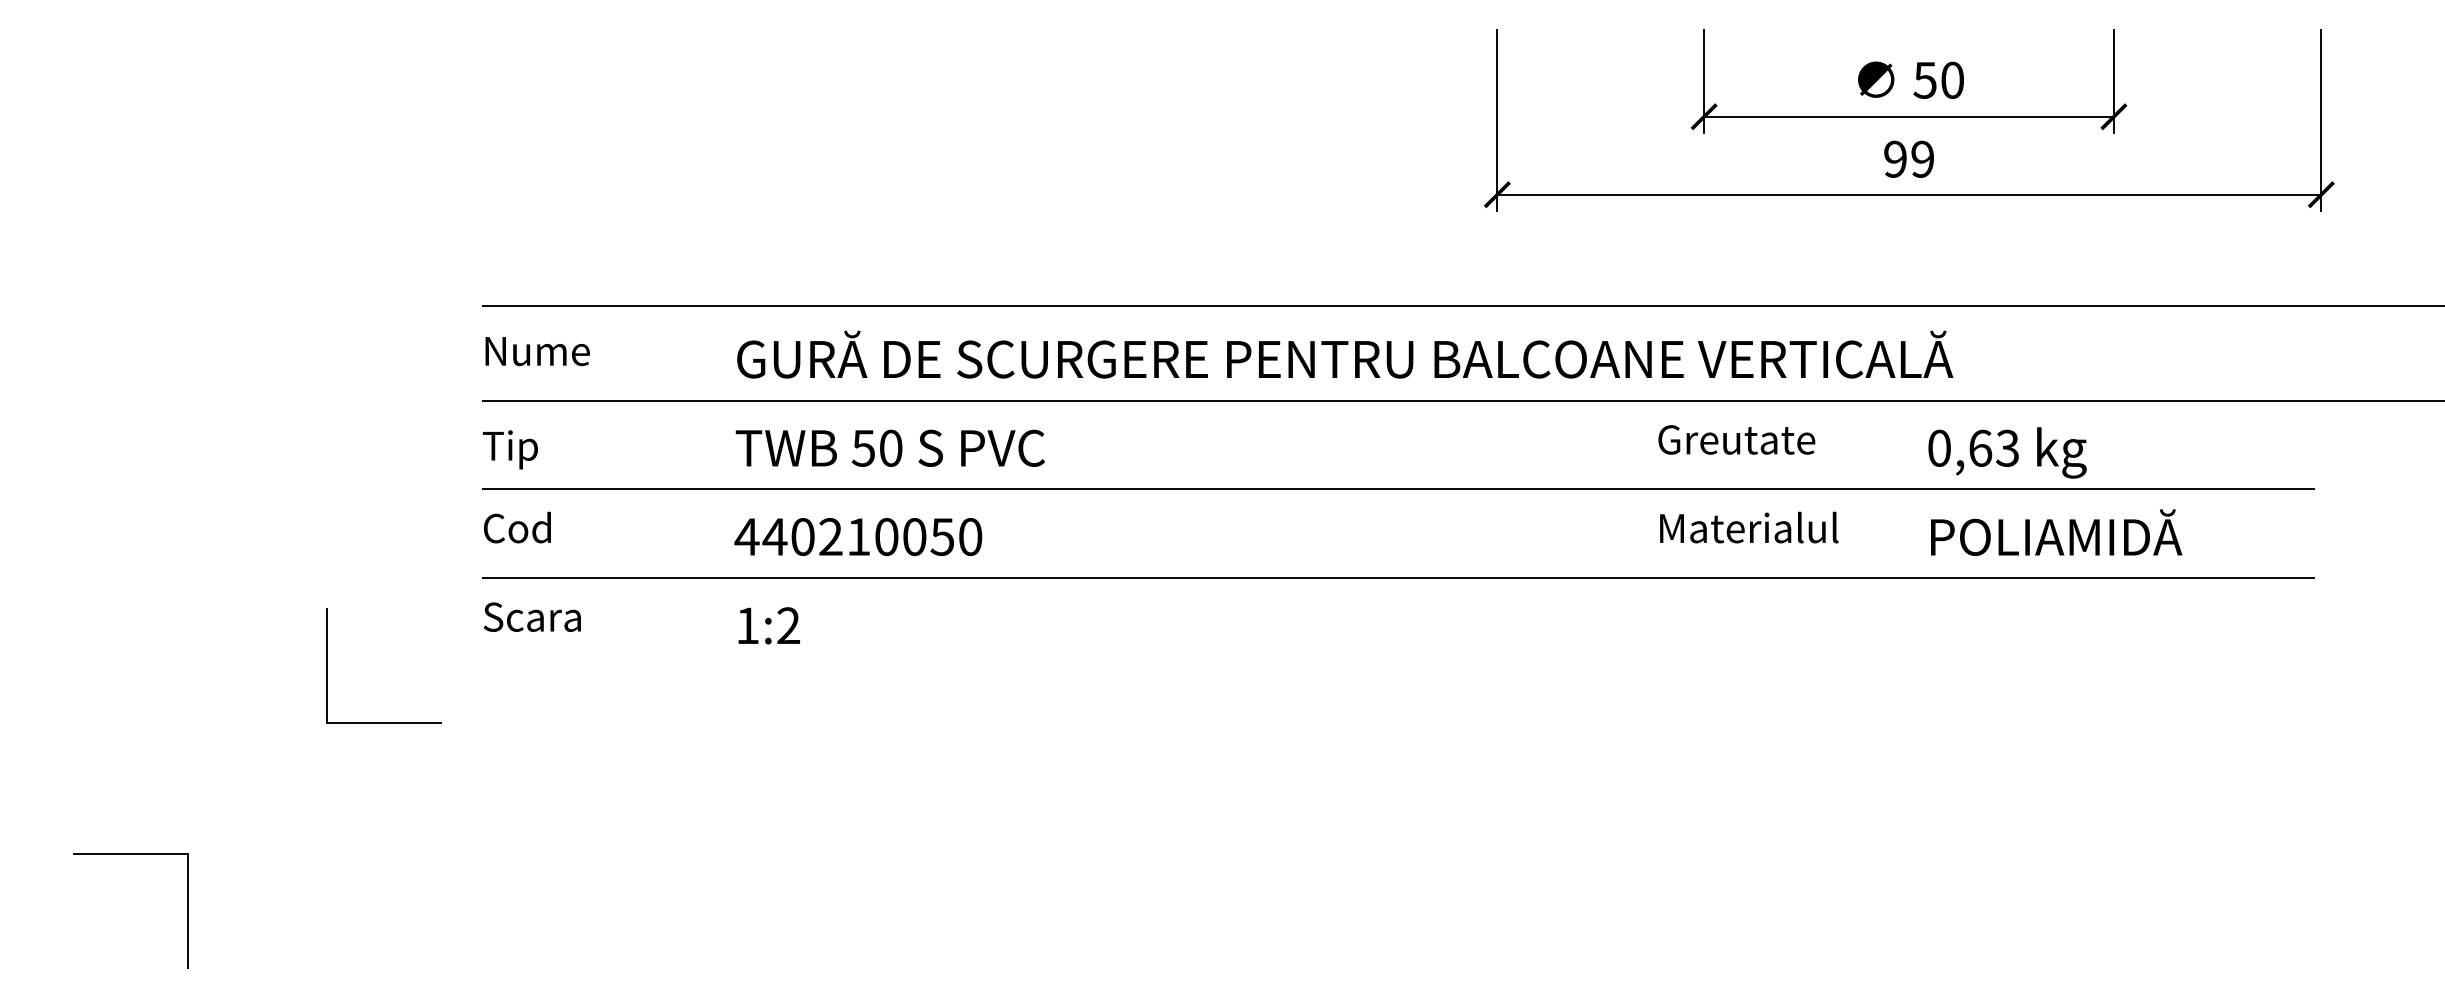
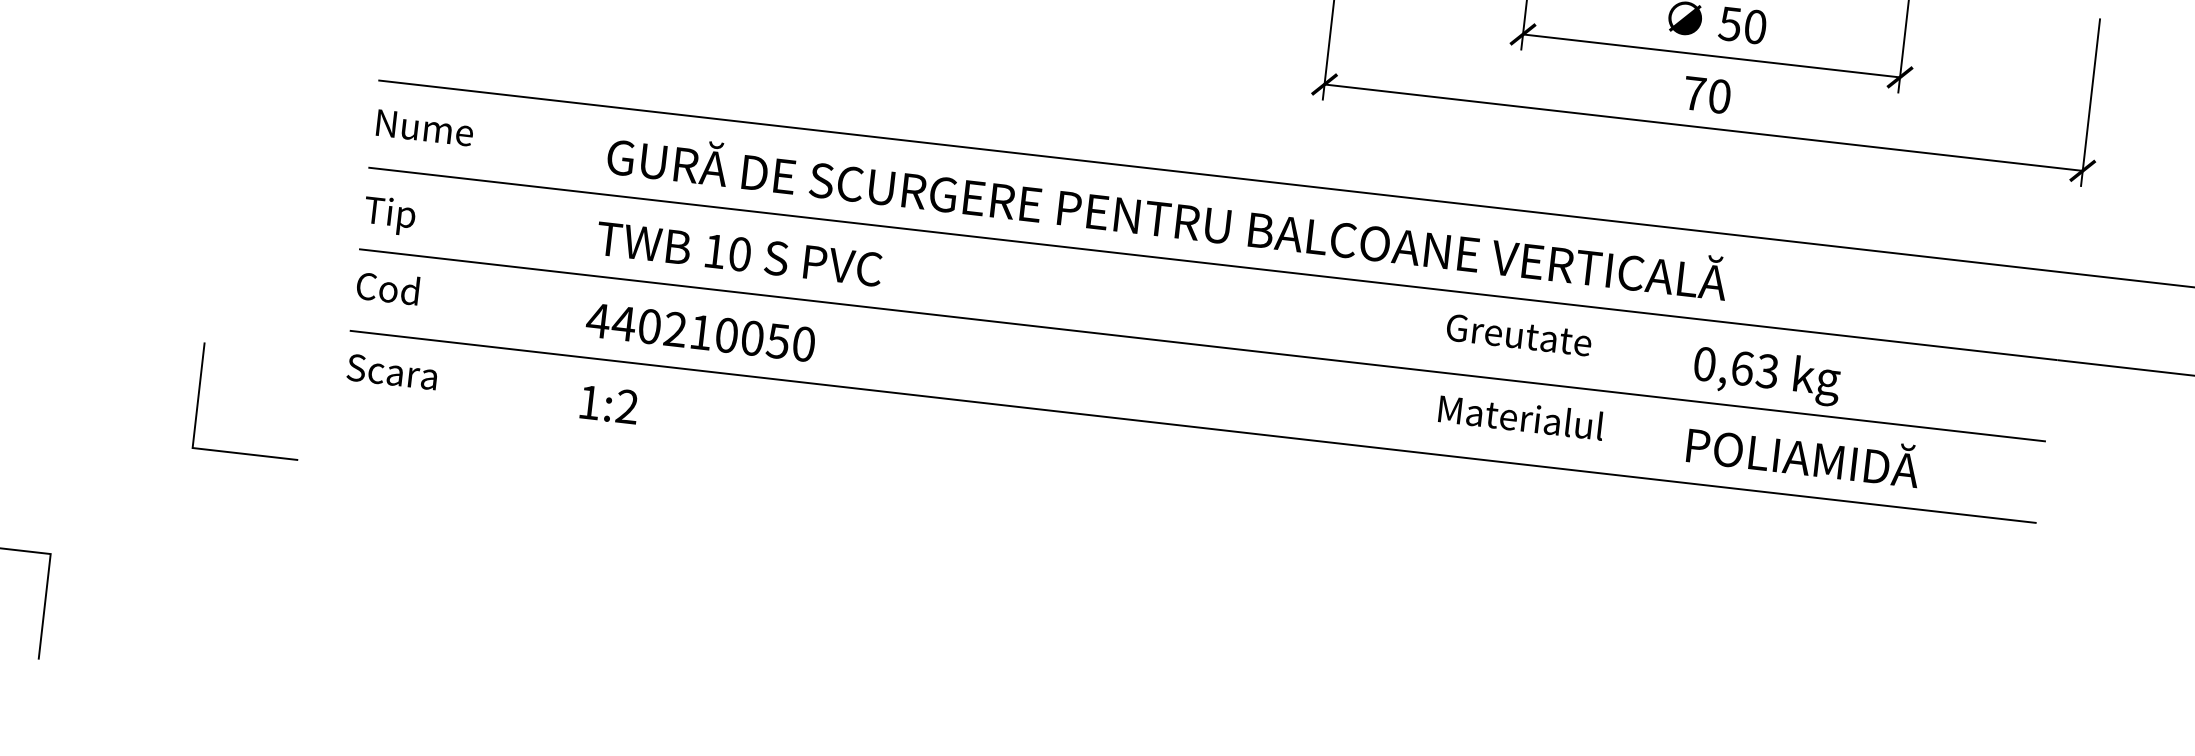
text: (1909, 158) -> (1707, 94), 99 -> 70
text: (862, 448) -> (713, 251), 50 -> 10

